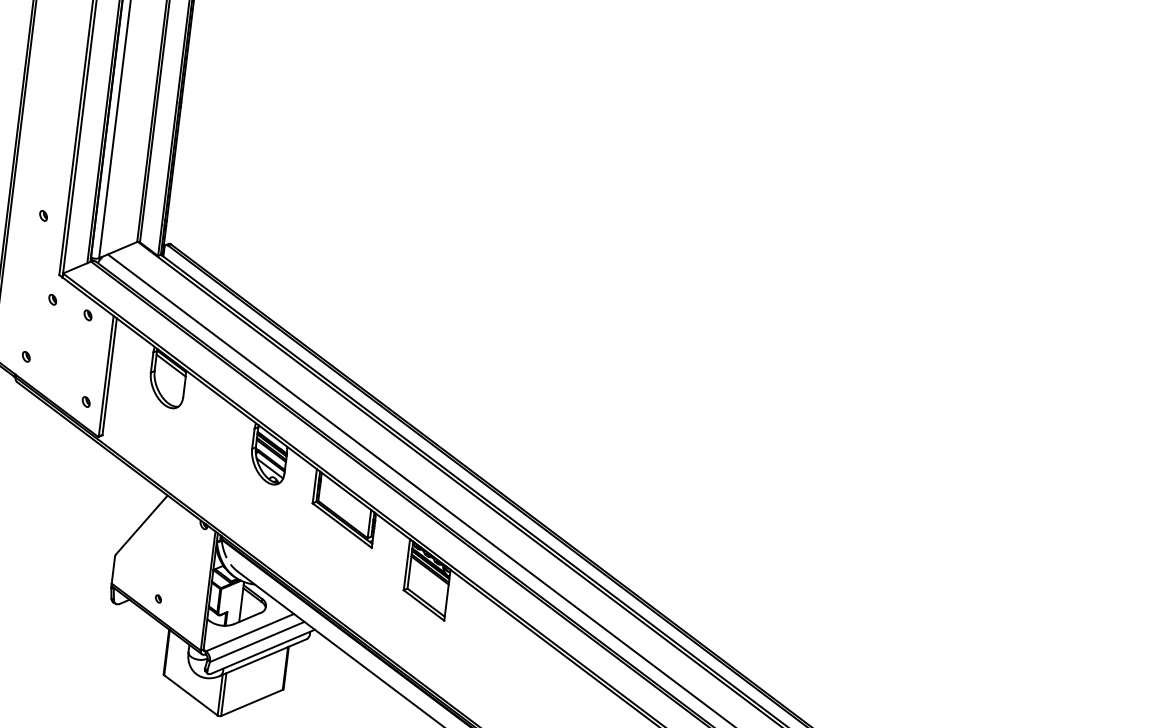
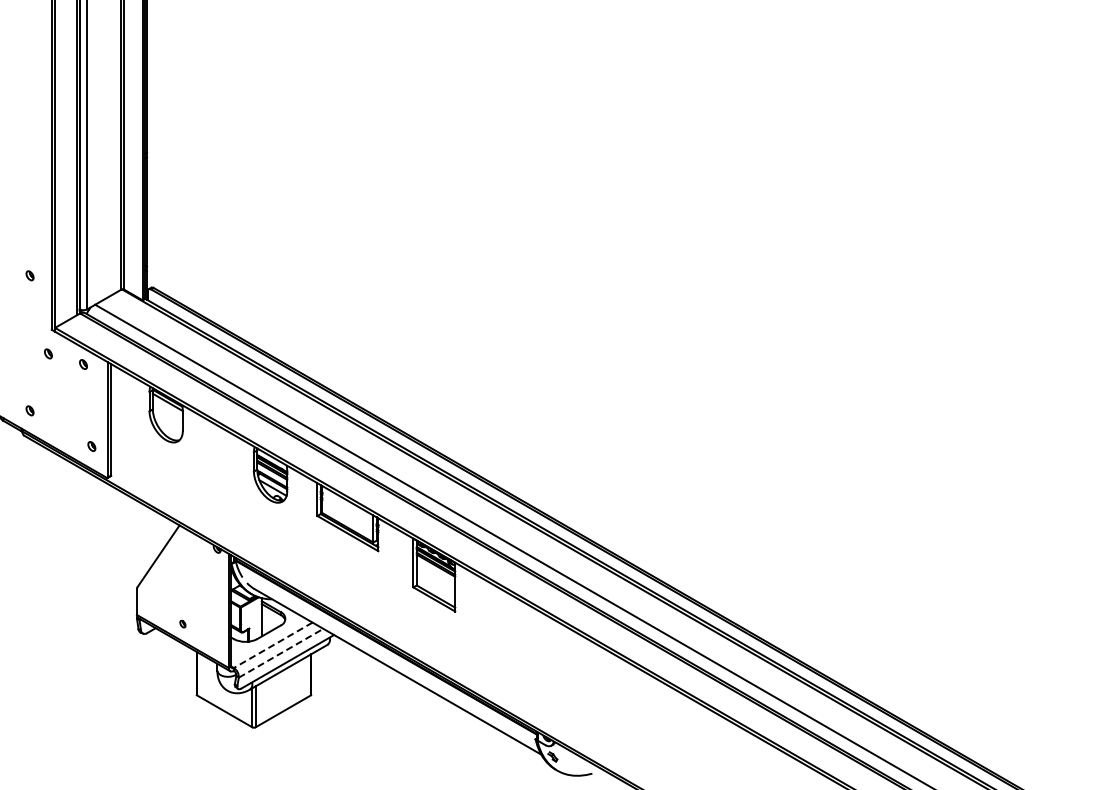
line: (249, 632) -> (272, 645), solid -> dashed
line: (257, 642) -> (281, 653), solid -> dashed

